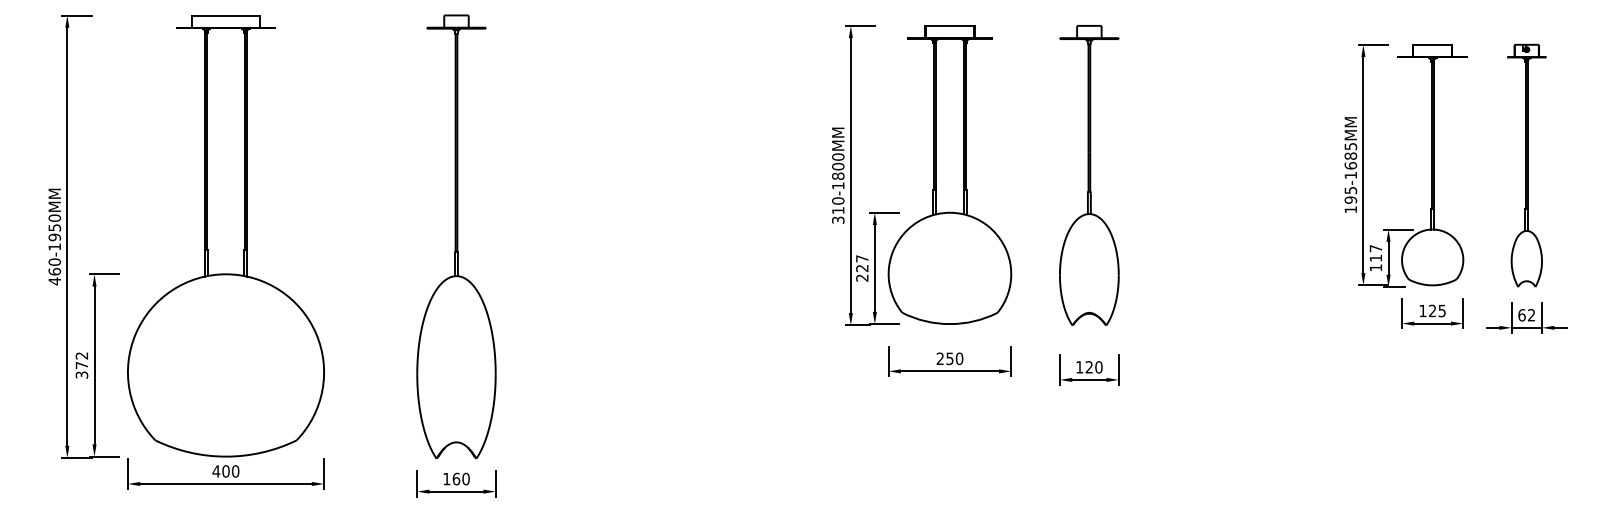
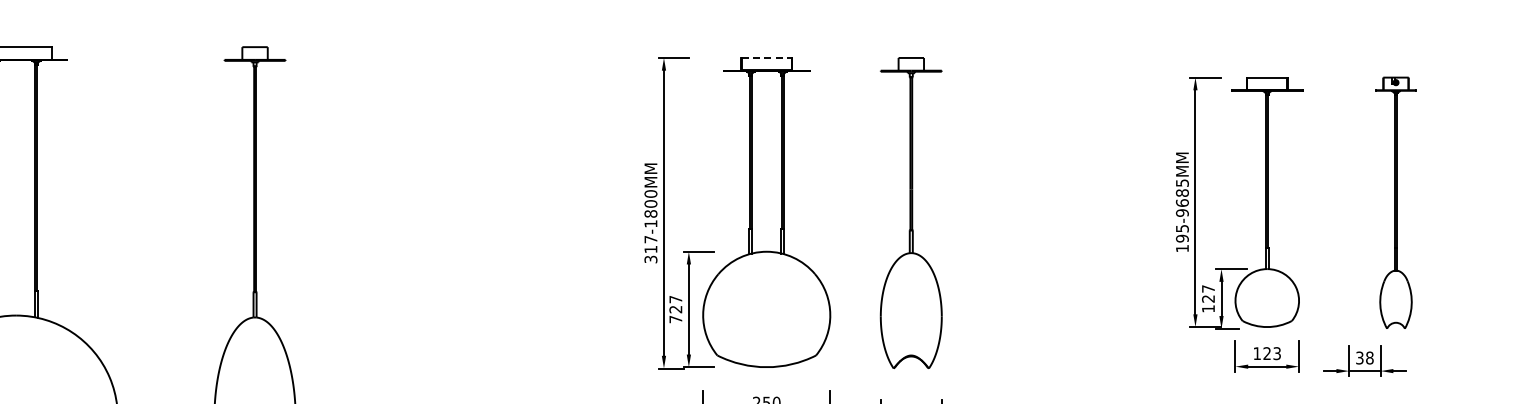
line: (949, 25) -> (766, 57), solid -> dashed
part: (1526, 165) -> (1395, 202), moved
text: (1350, 175) -> (1182, 213), 195-1685MM -> 195-9685MM
text: (838, 200) -> (651, 239), 310-1800MM -> 317-1800MM
text: (1375, 257) -> (1207, 298), 117 -> 127
text: (862, 277) -> (676, 318), 227 -> 727
text: (1442, 310) -> (1277, 353), 125 -> 123
text: (1526, 315) -> (1364, 358), 62 -> 38

